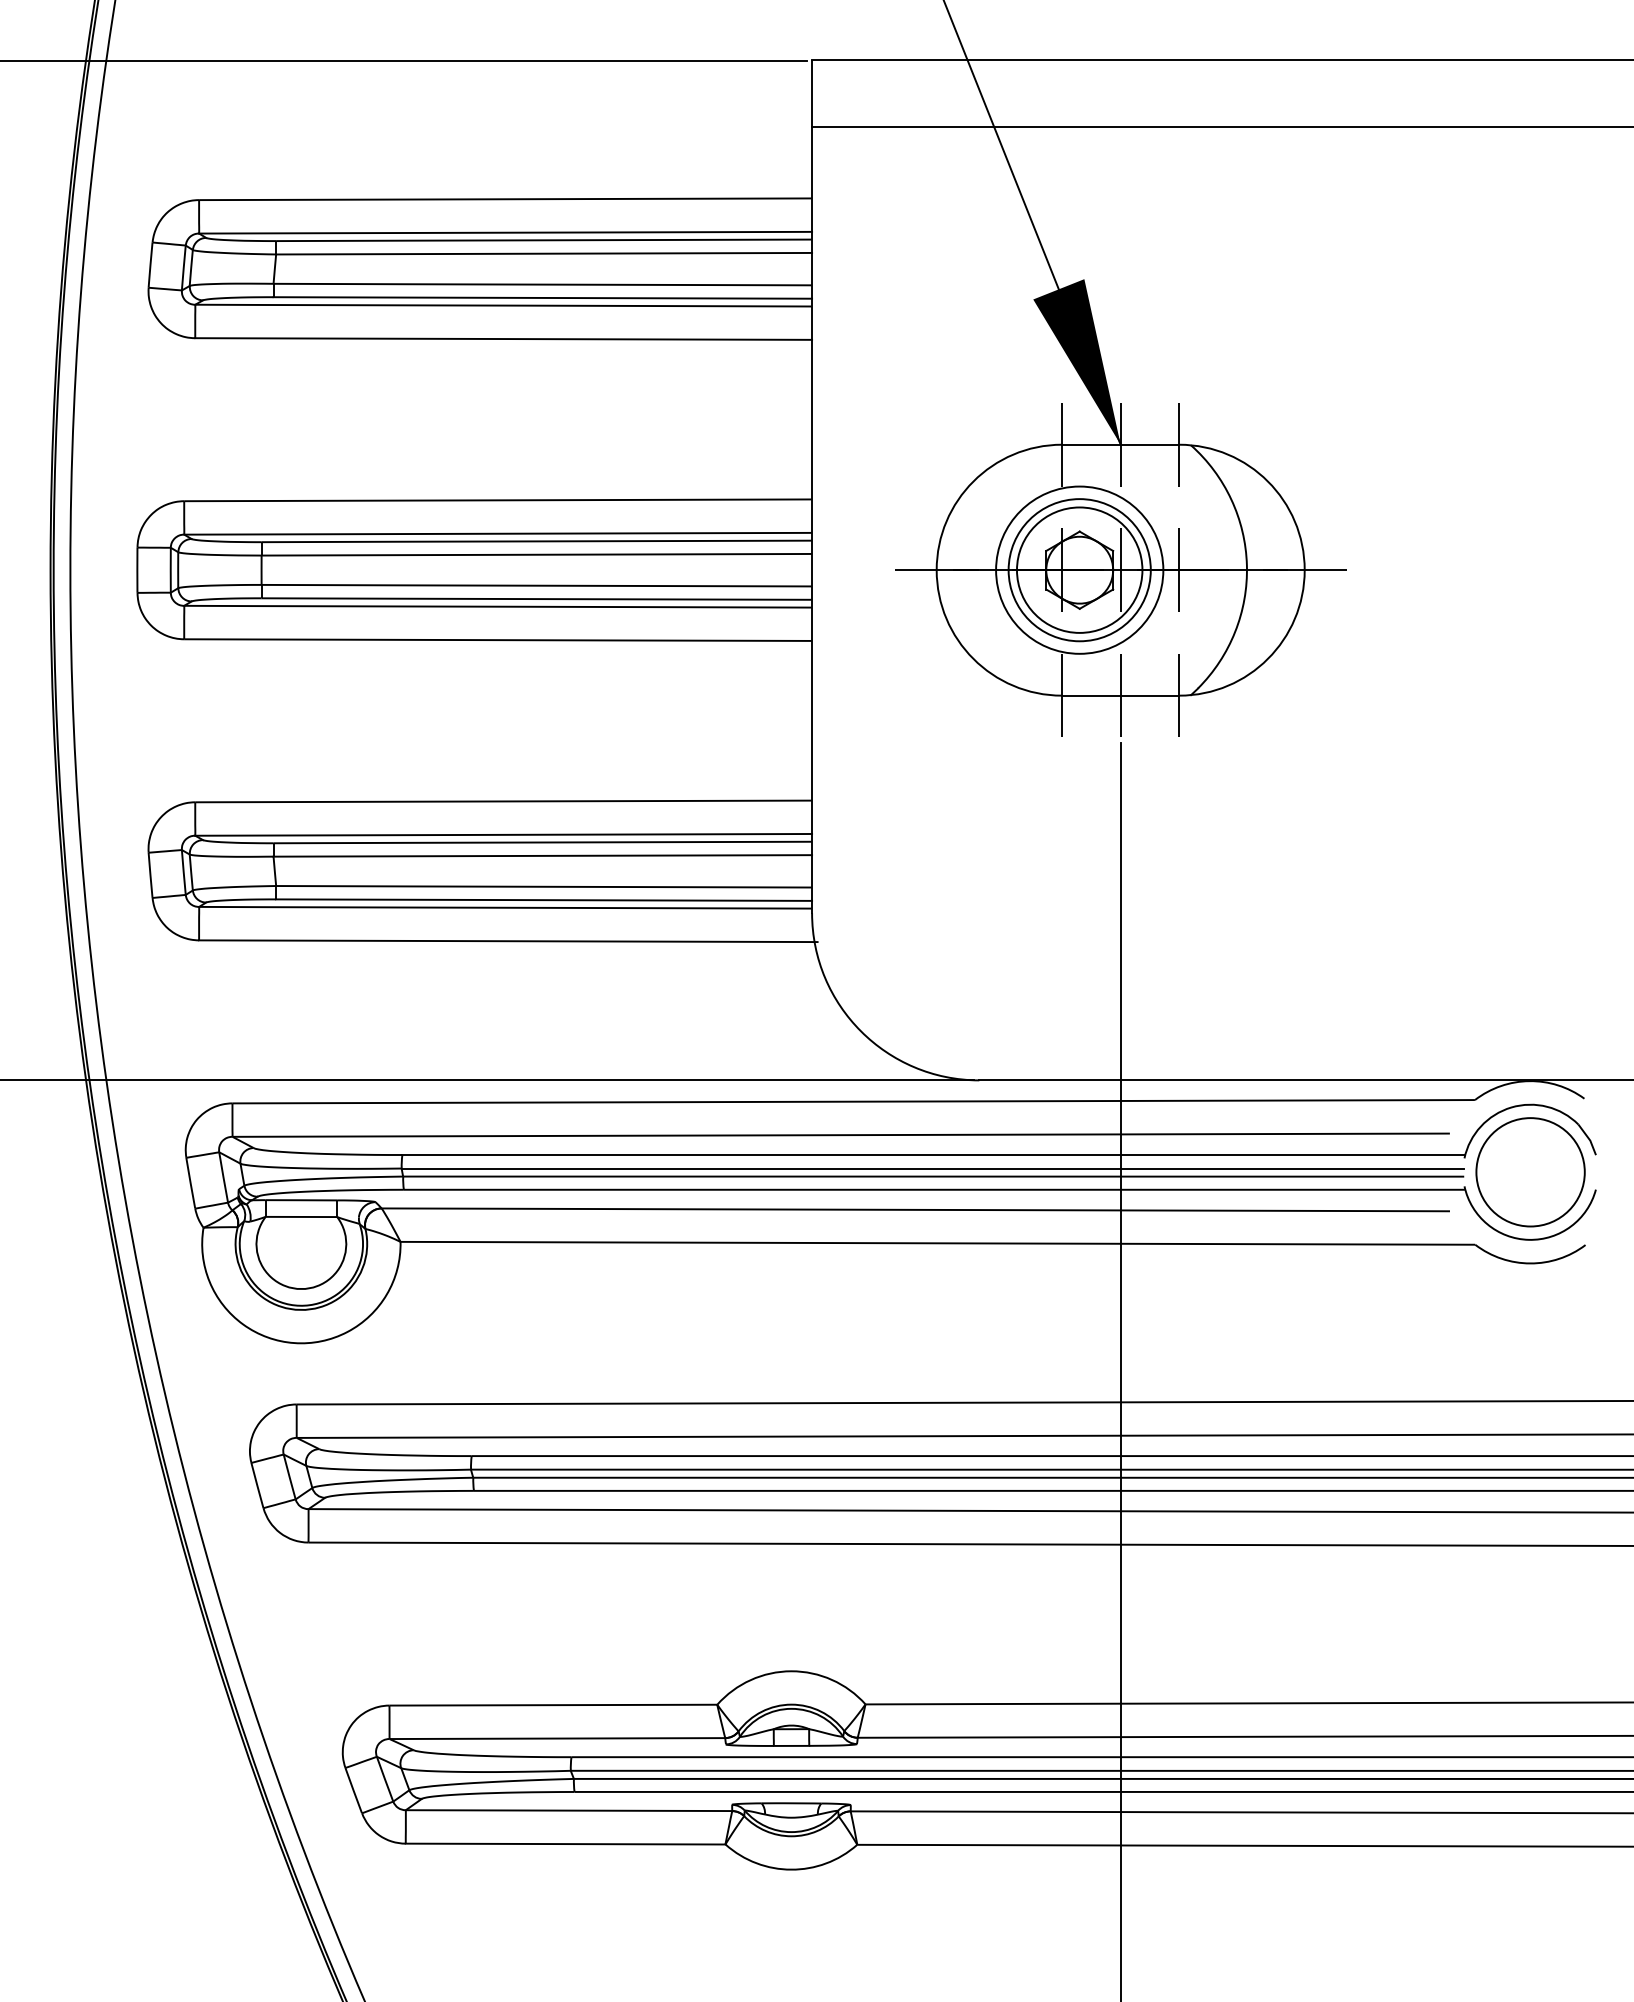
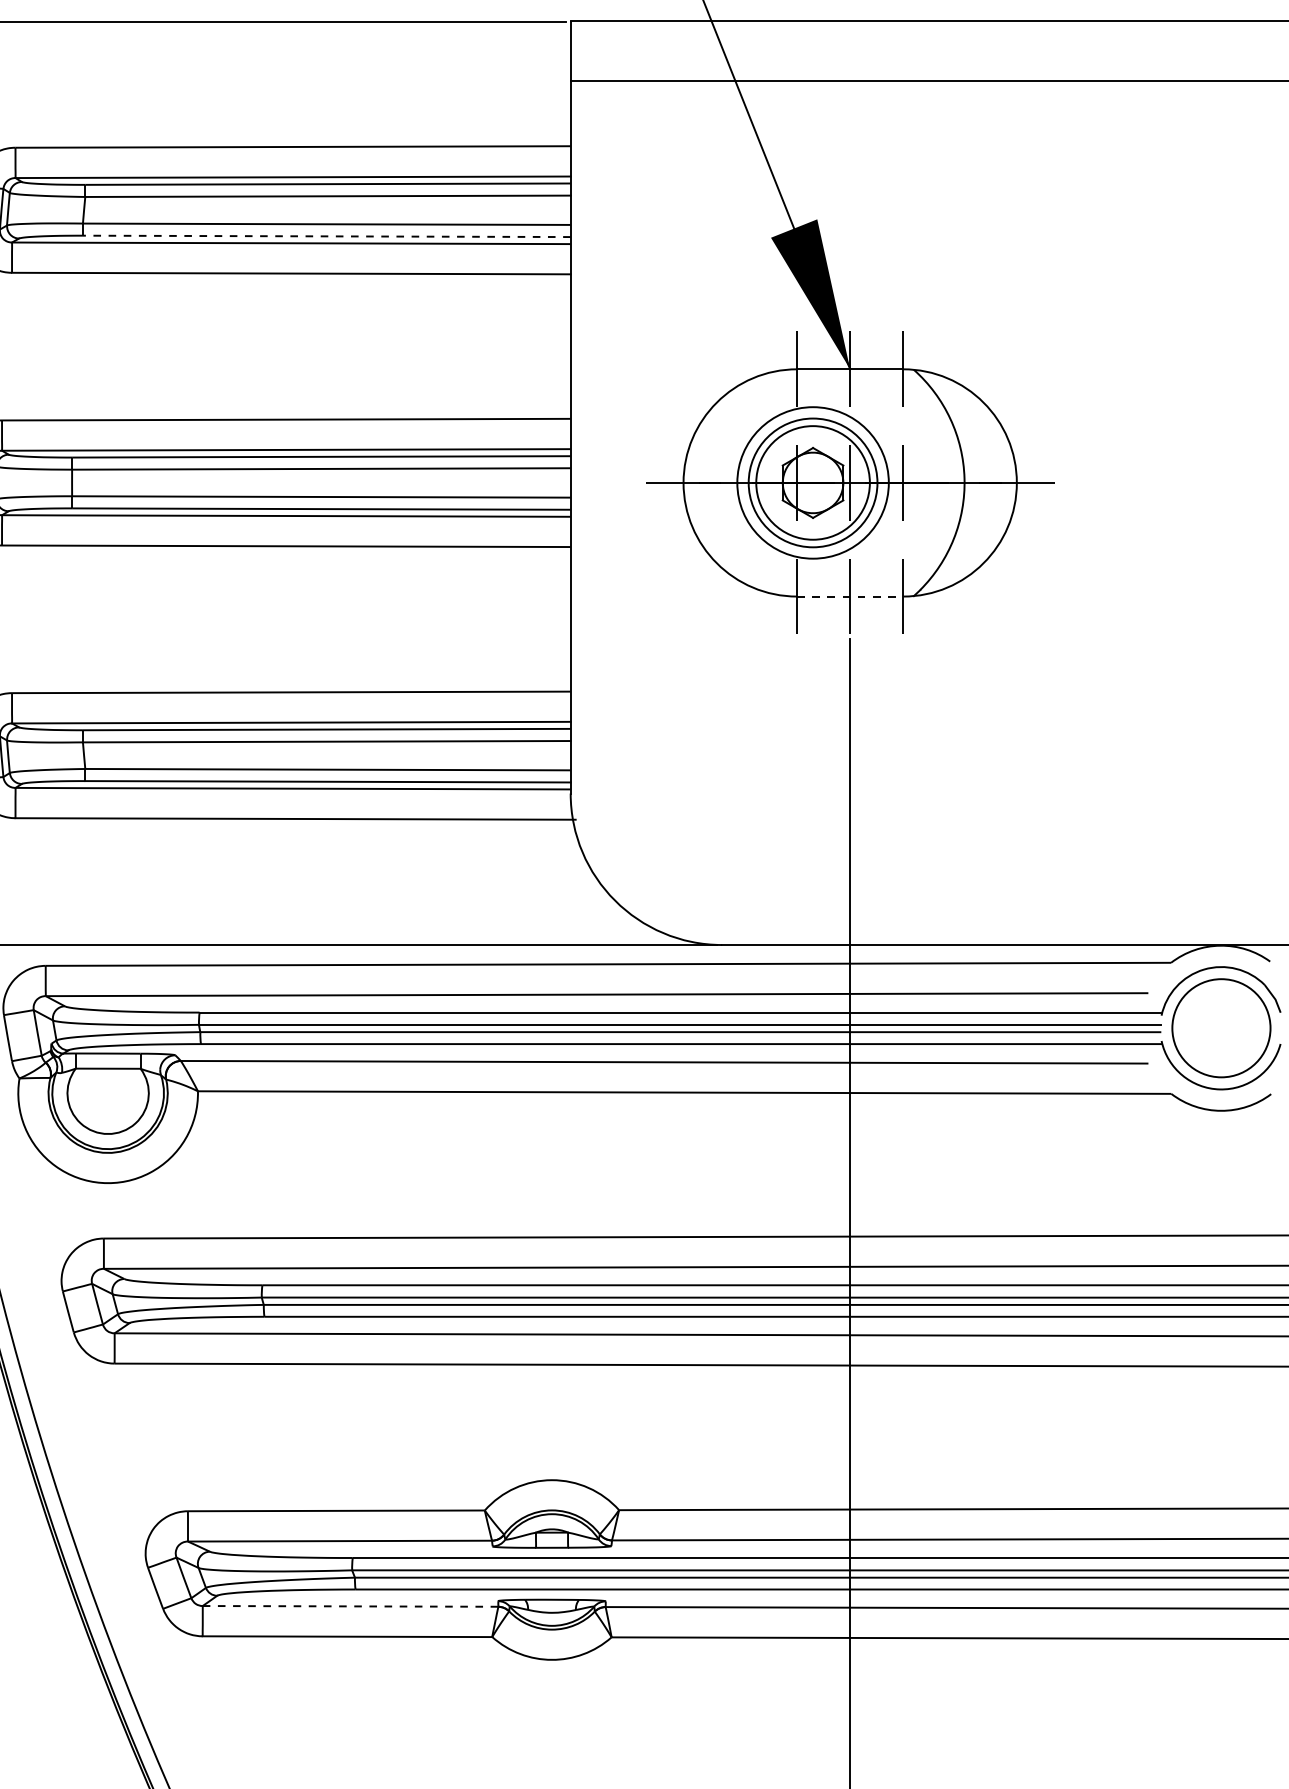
line: (542, 297) -> (326, 235), solid -> dashed
line: (1120, 695) -> (850, 596), solid -> dashed
line: (568, 1810) -> (350, 1606), solid -> dashed

